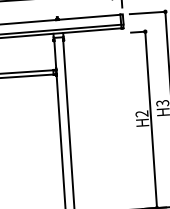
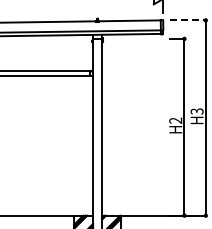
line: (148, 13) -> (188, 20), solid -> dashed

